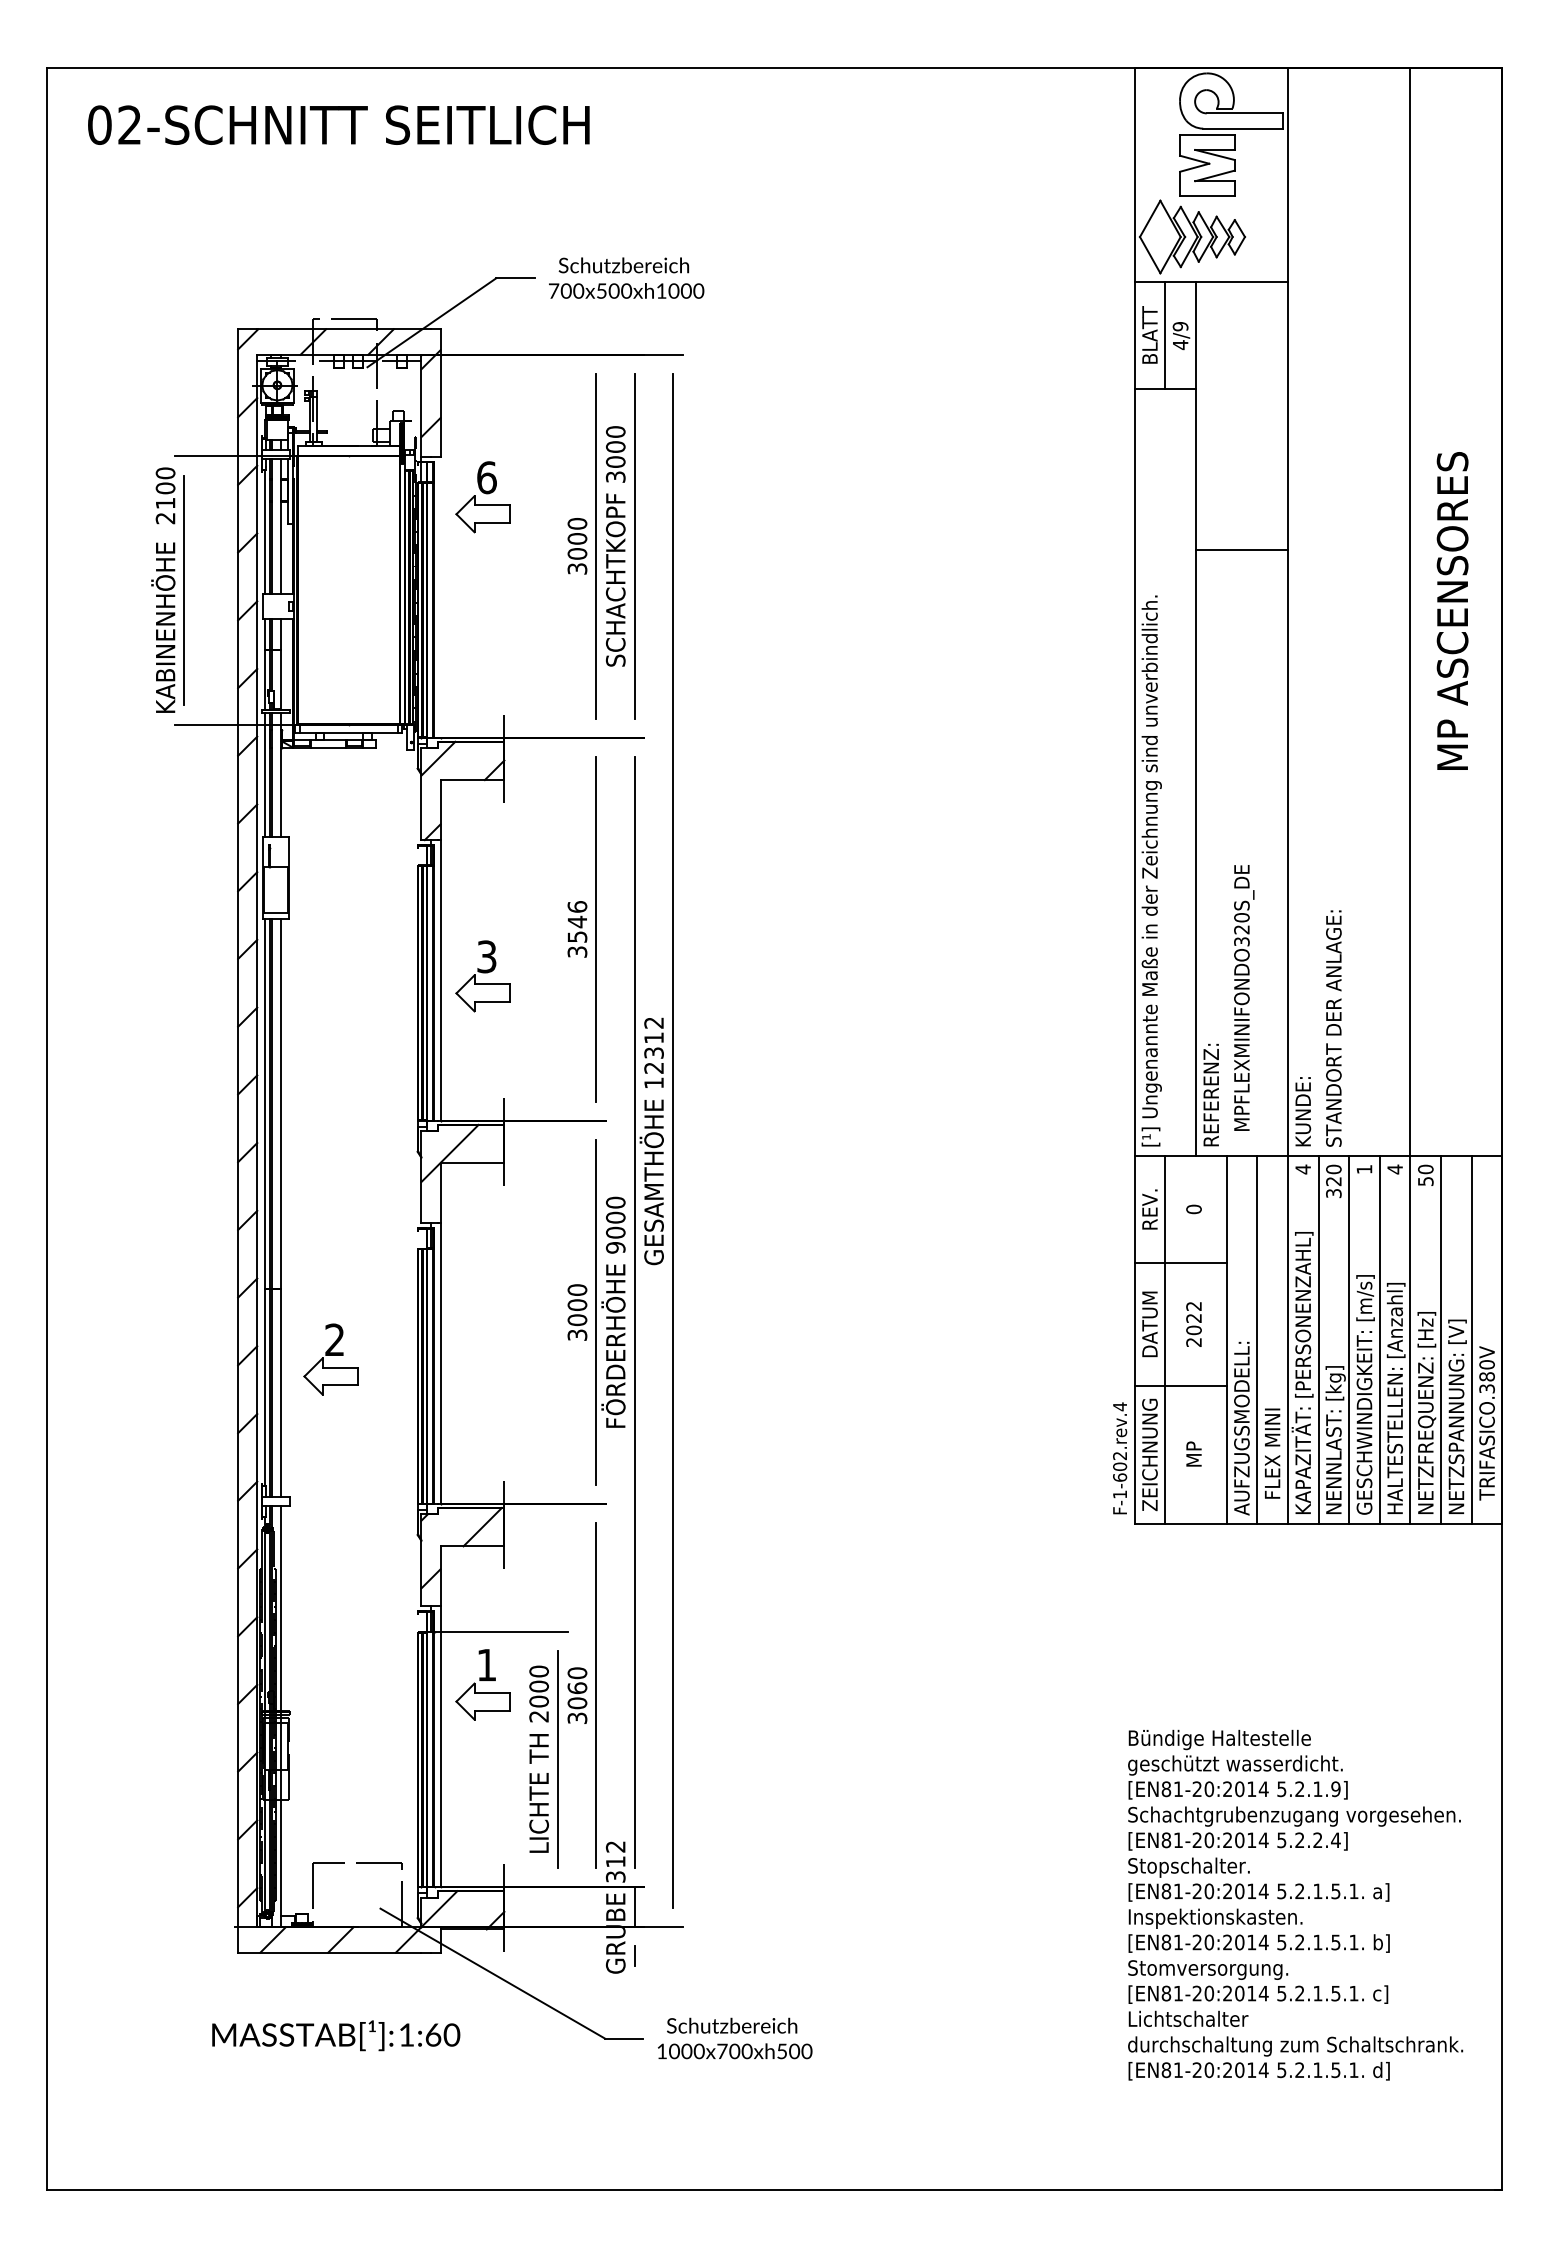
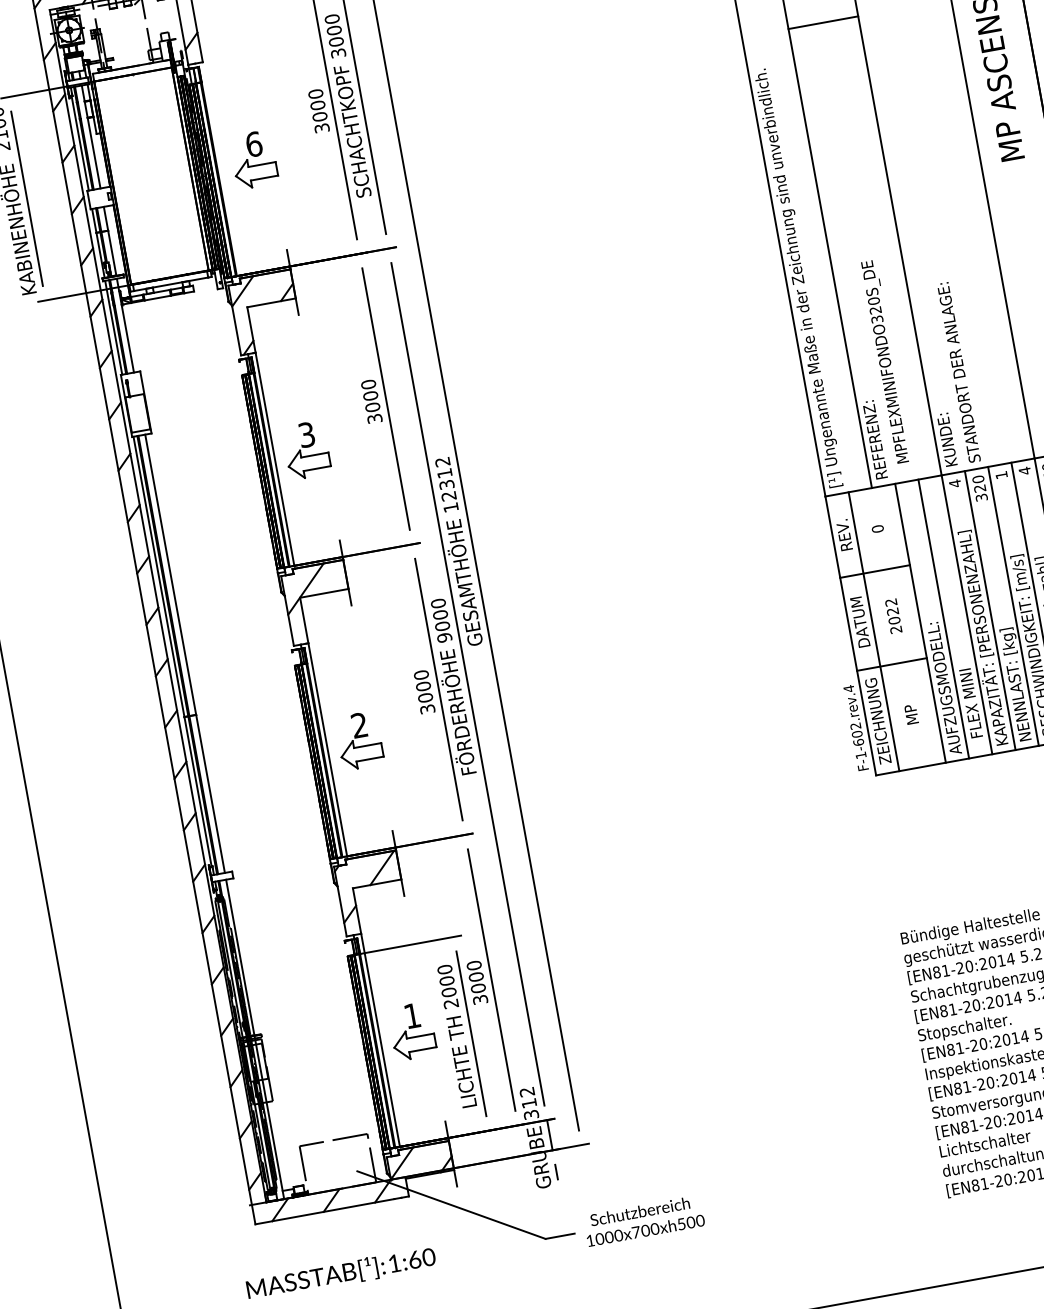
part: (482, 497) -> (253, 159), moved
text: (577, 921) -> (370, 395), 3546 -> 3000
part: (330, 1359) -> (359, 740), moved
part: (482, 1684) -> (411, 1031), moved
text: (577, 1688) -> (476, 977), 3060 -> 3000

